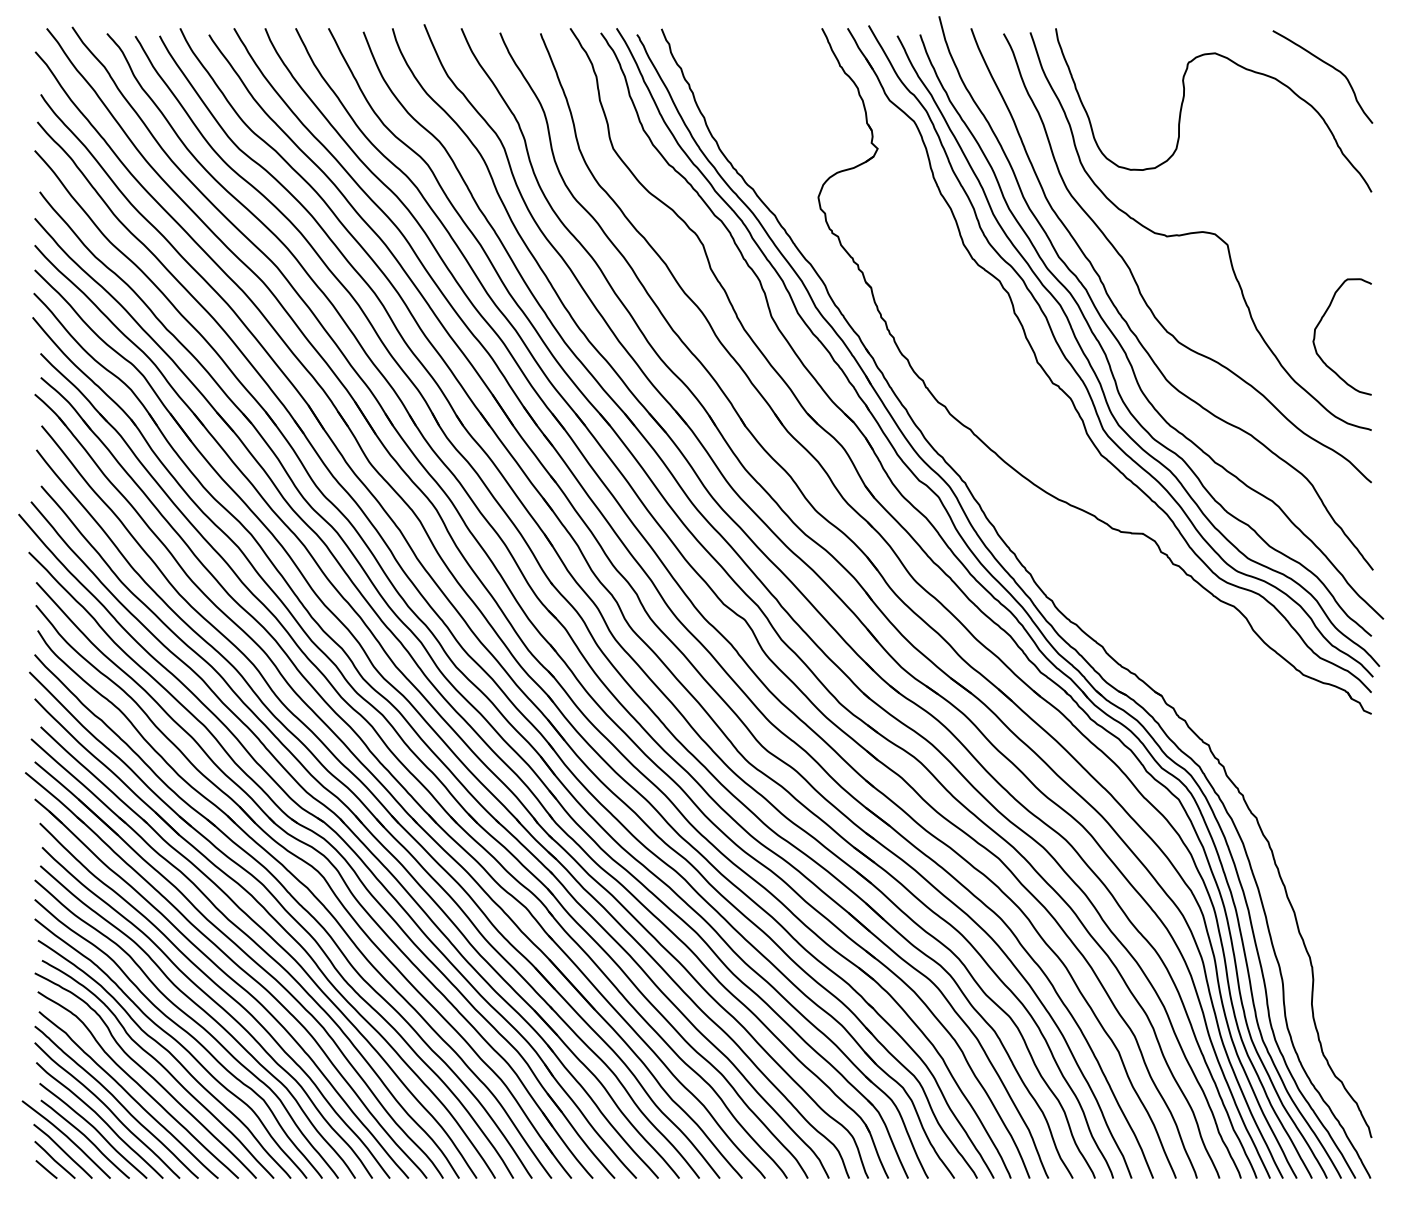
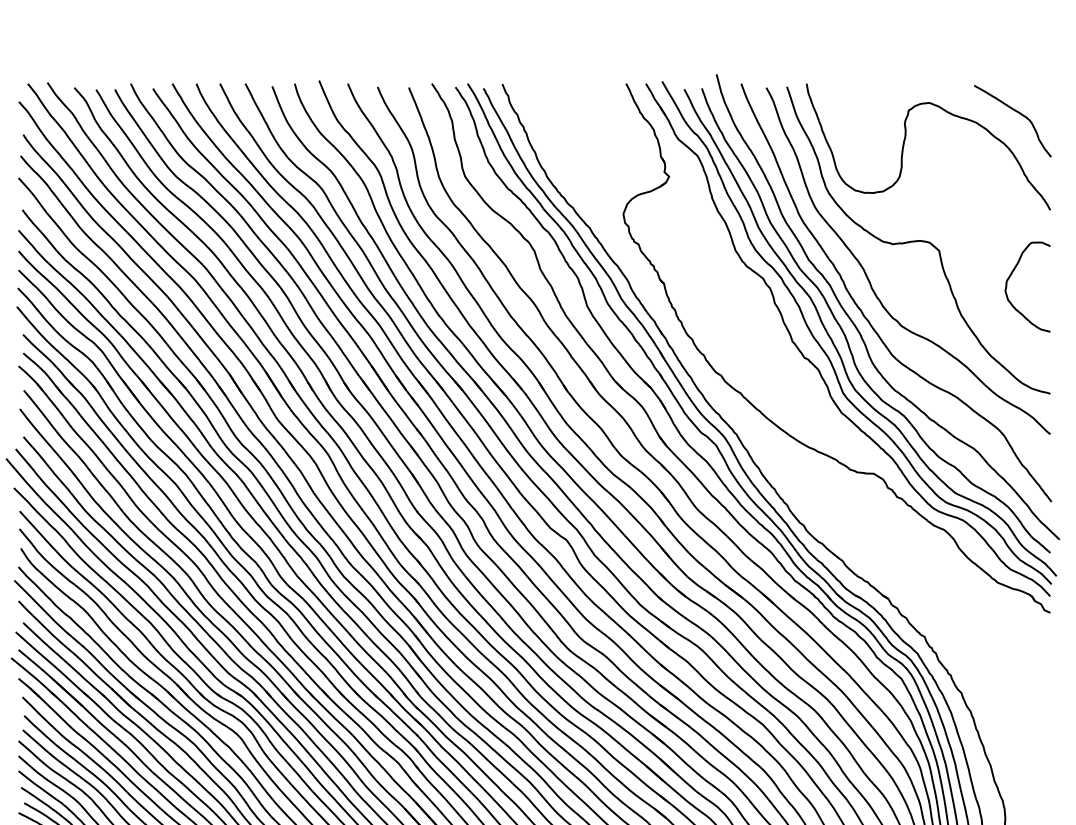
curve: (1321, 321) -> (1011, 275), moved

